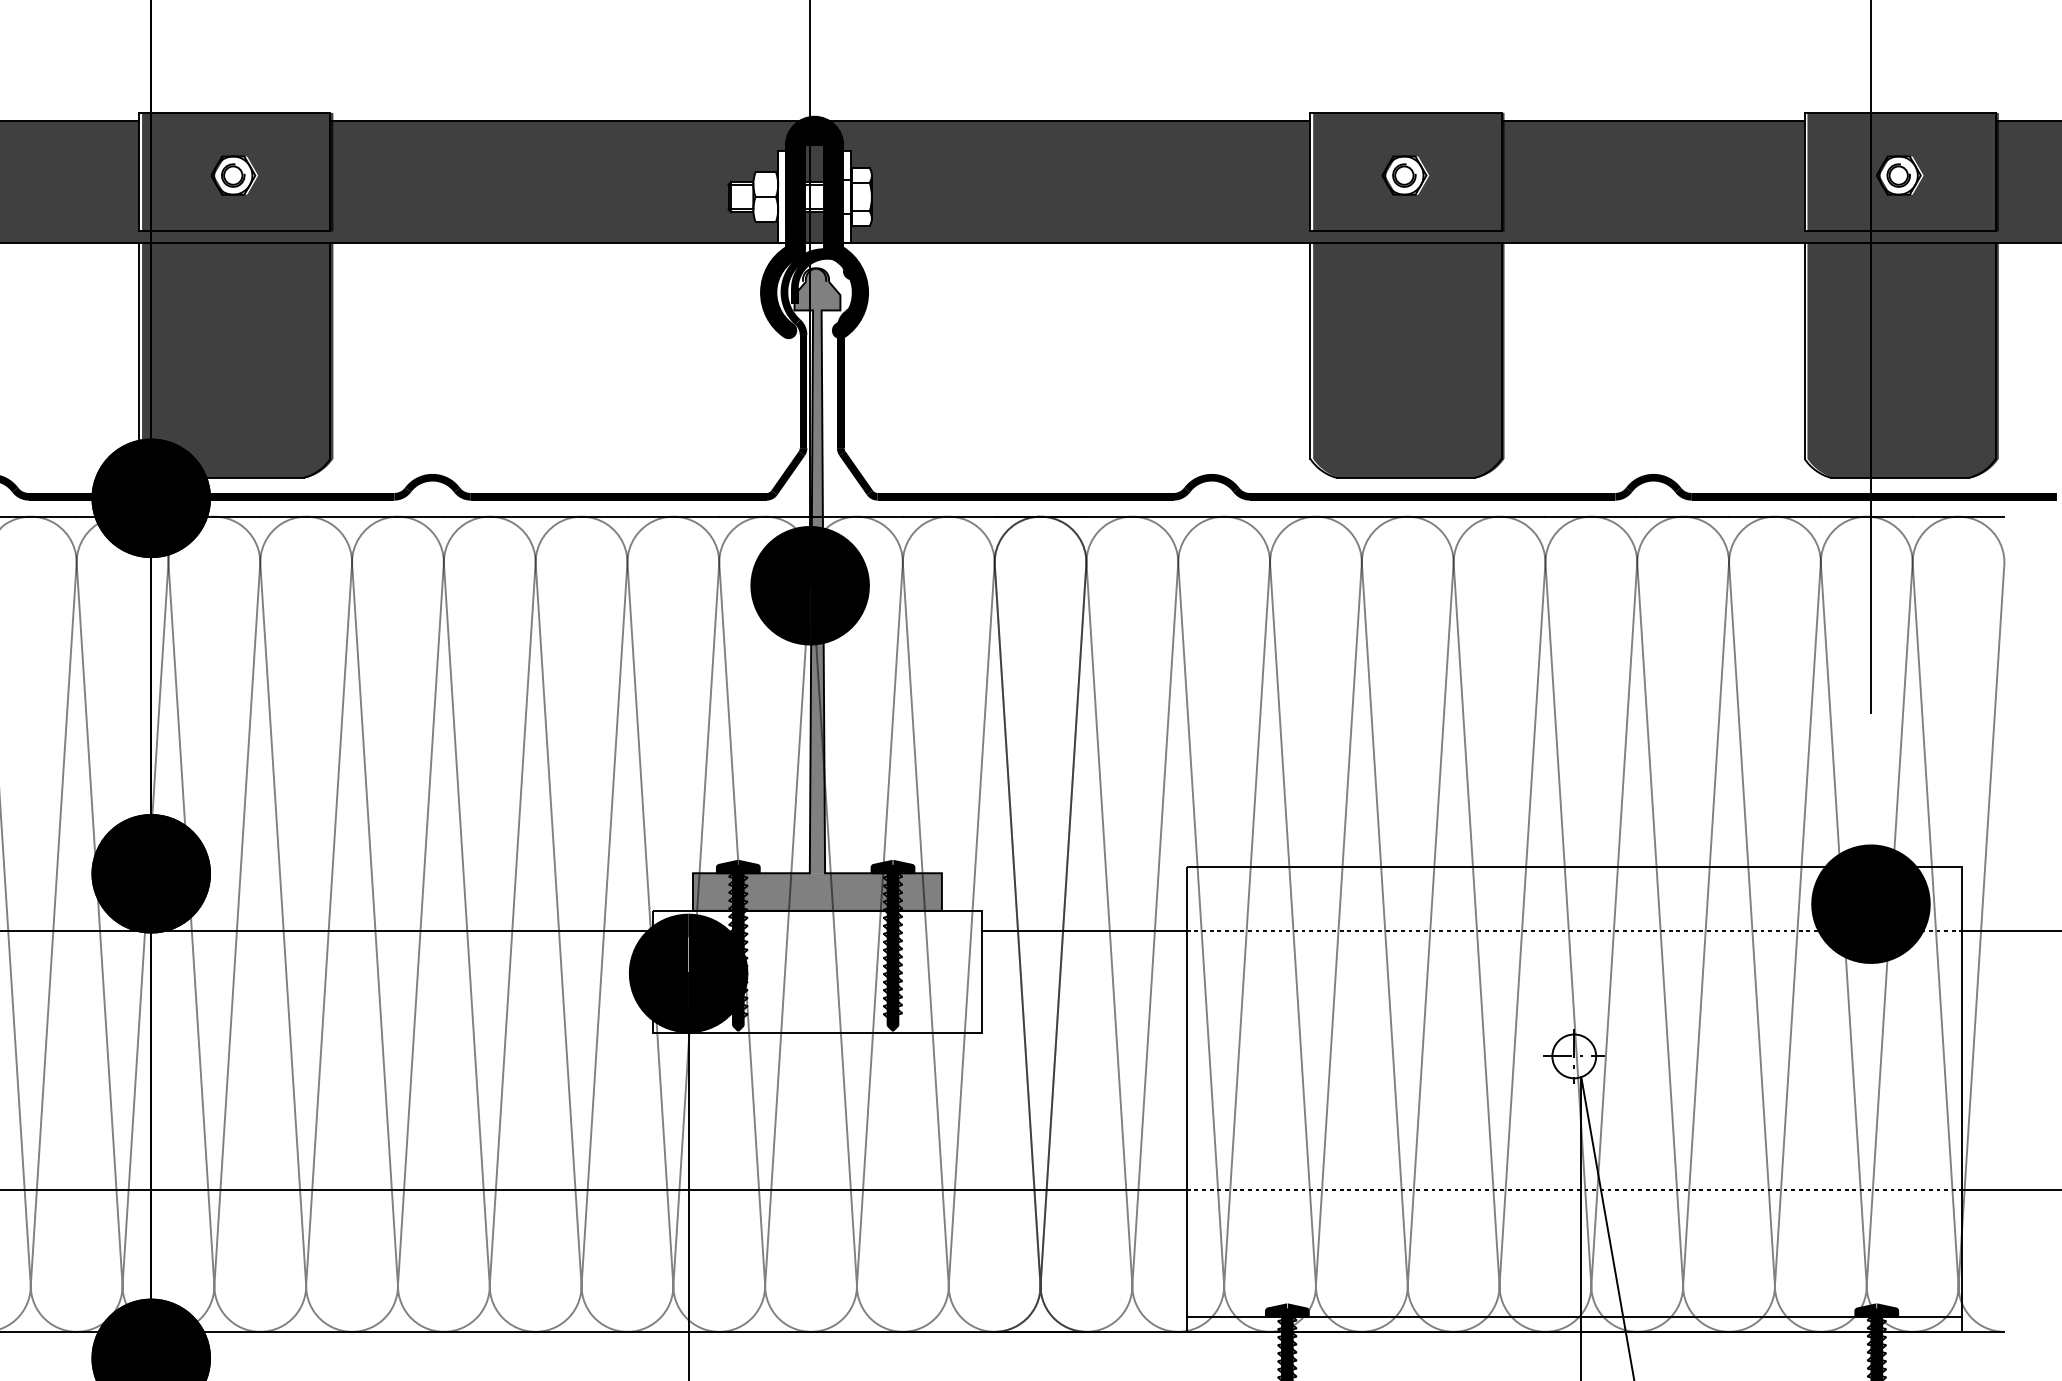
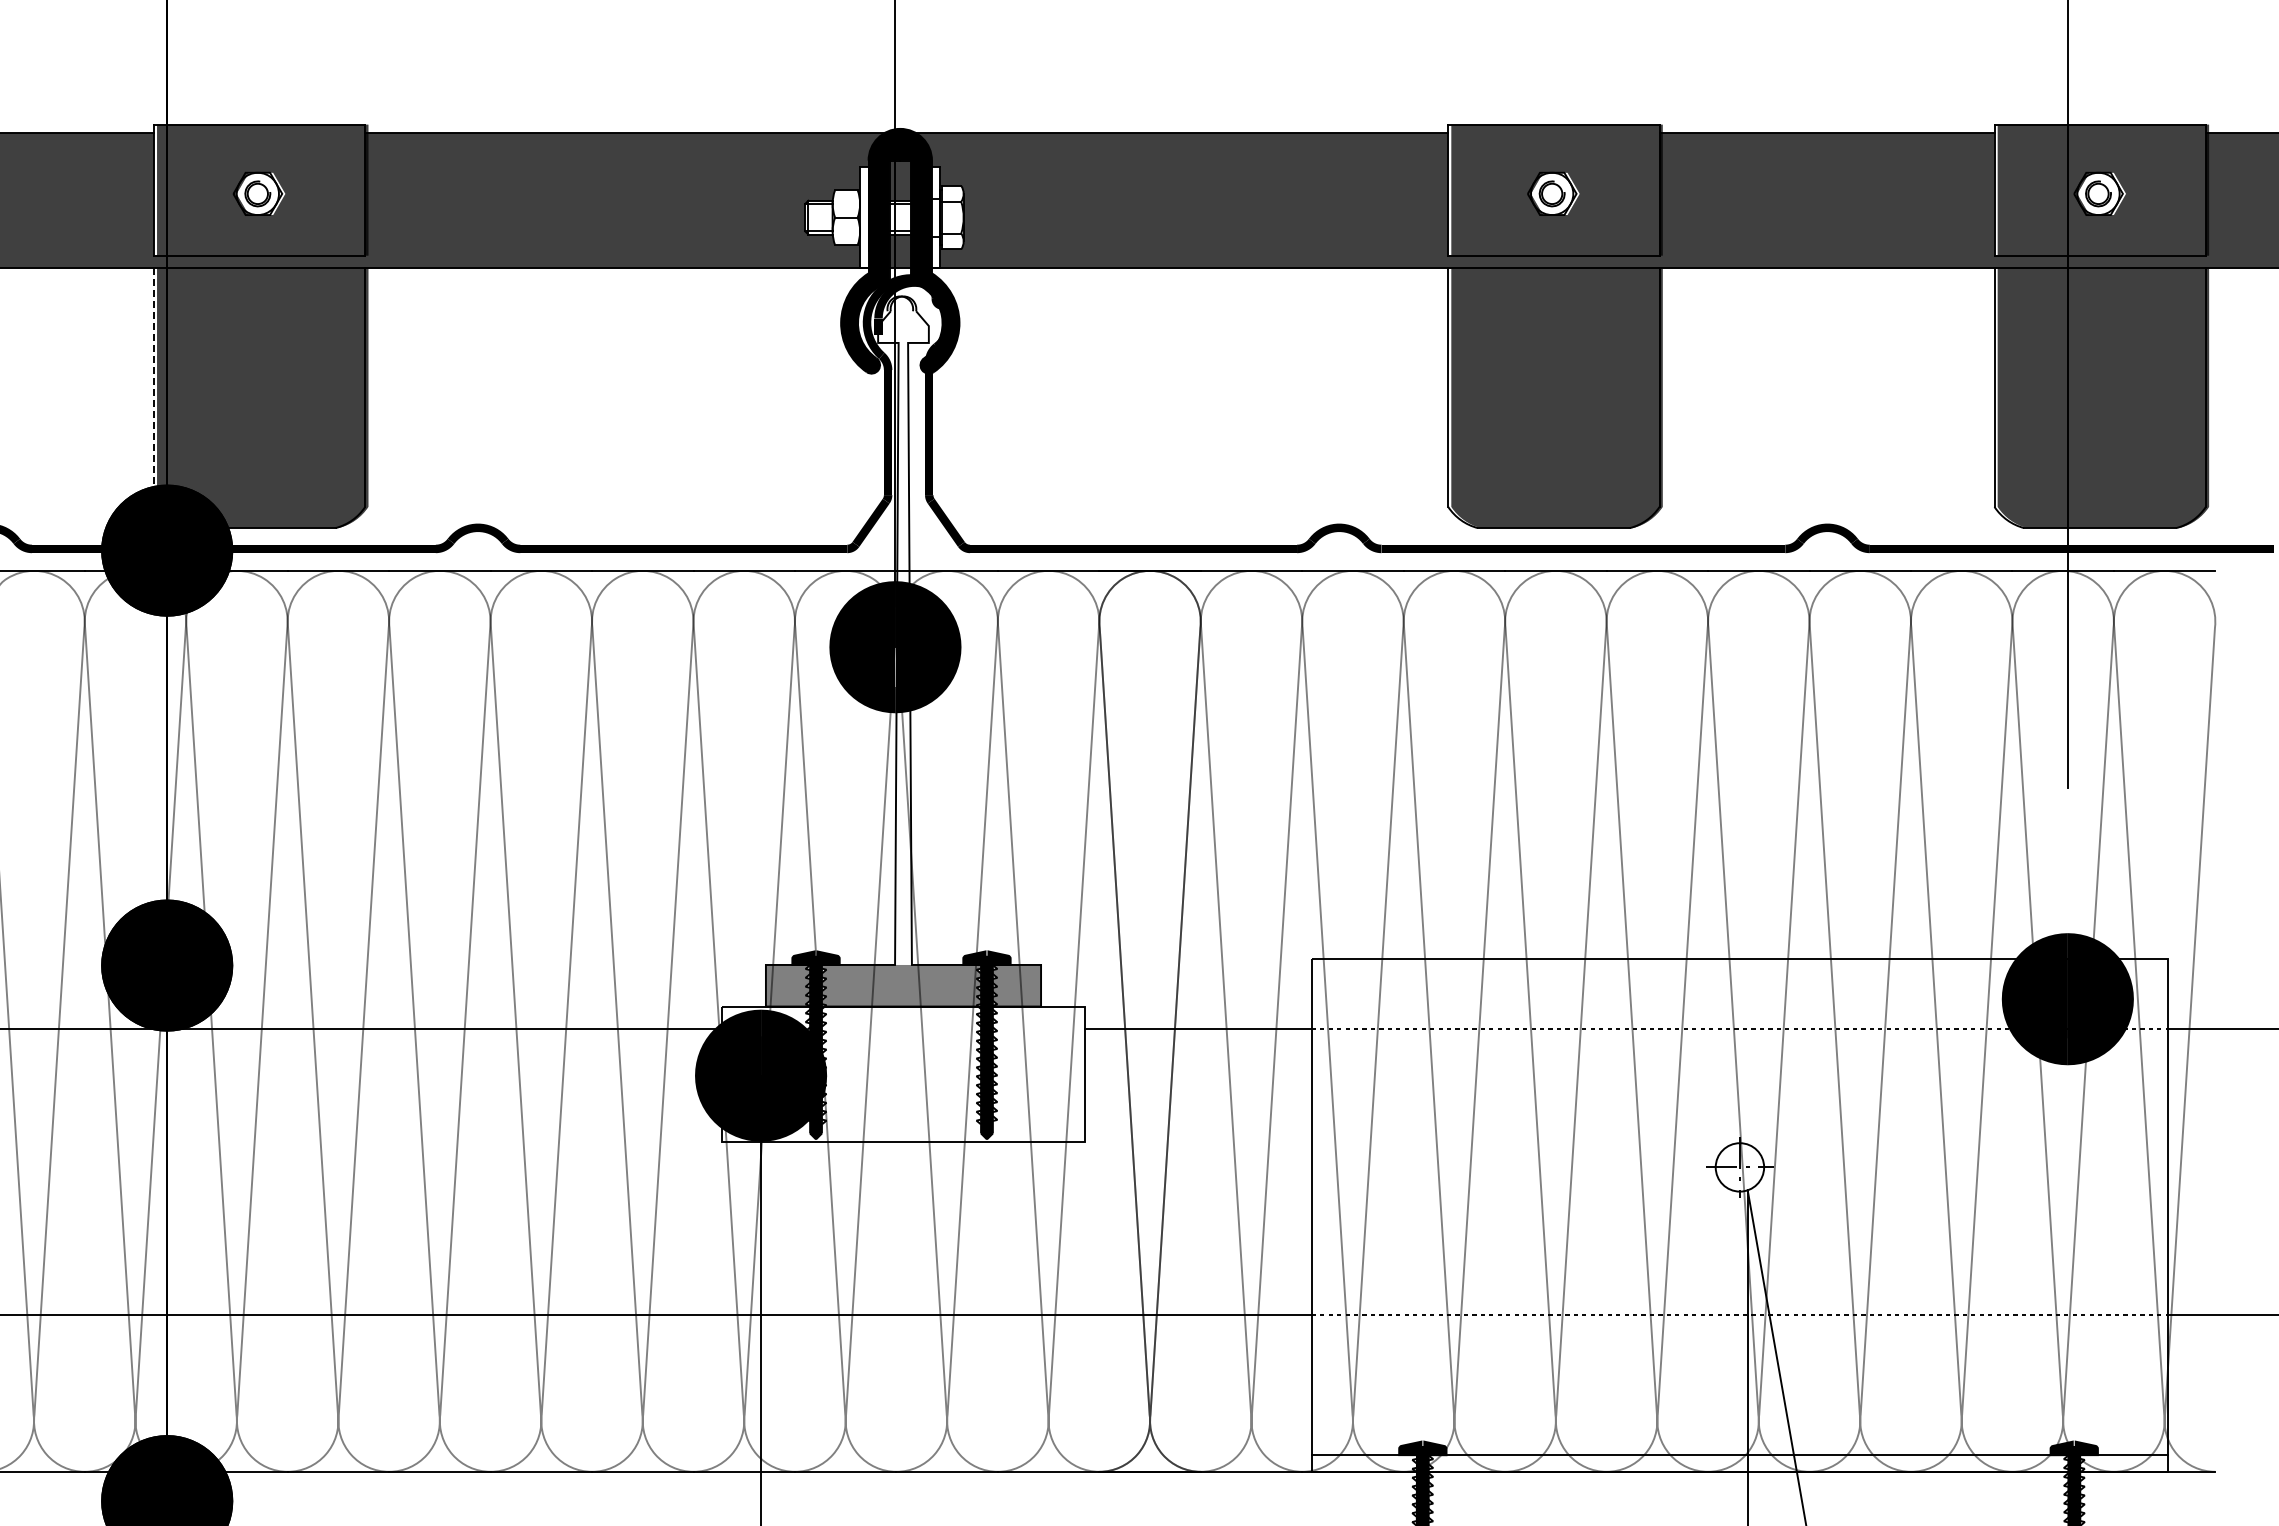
line: (138, 351) -> (153, 388), solid -> dashed
fill: (817, 570) -> (903, 630), removed

